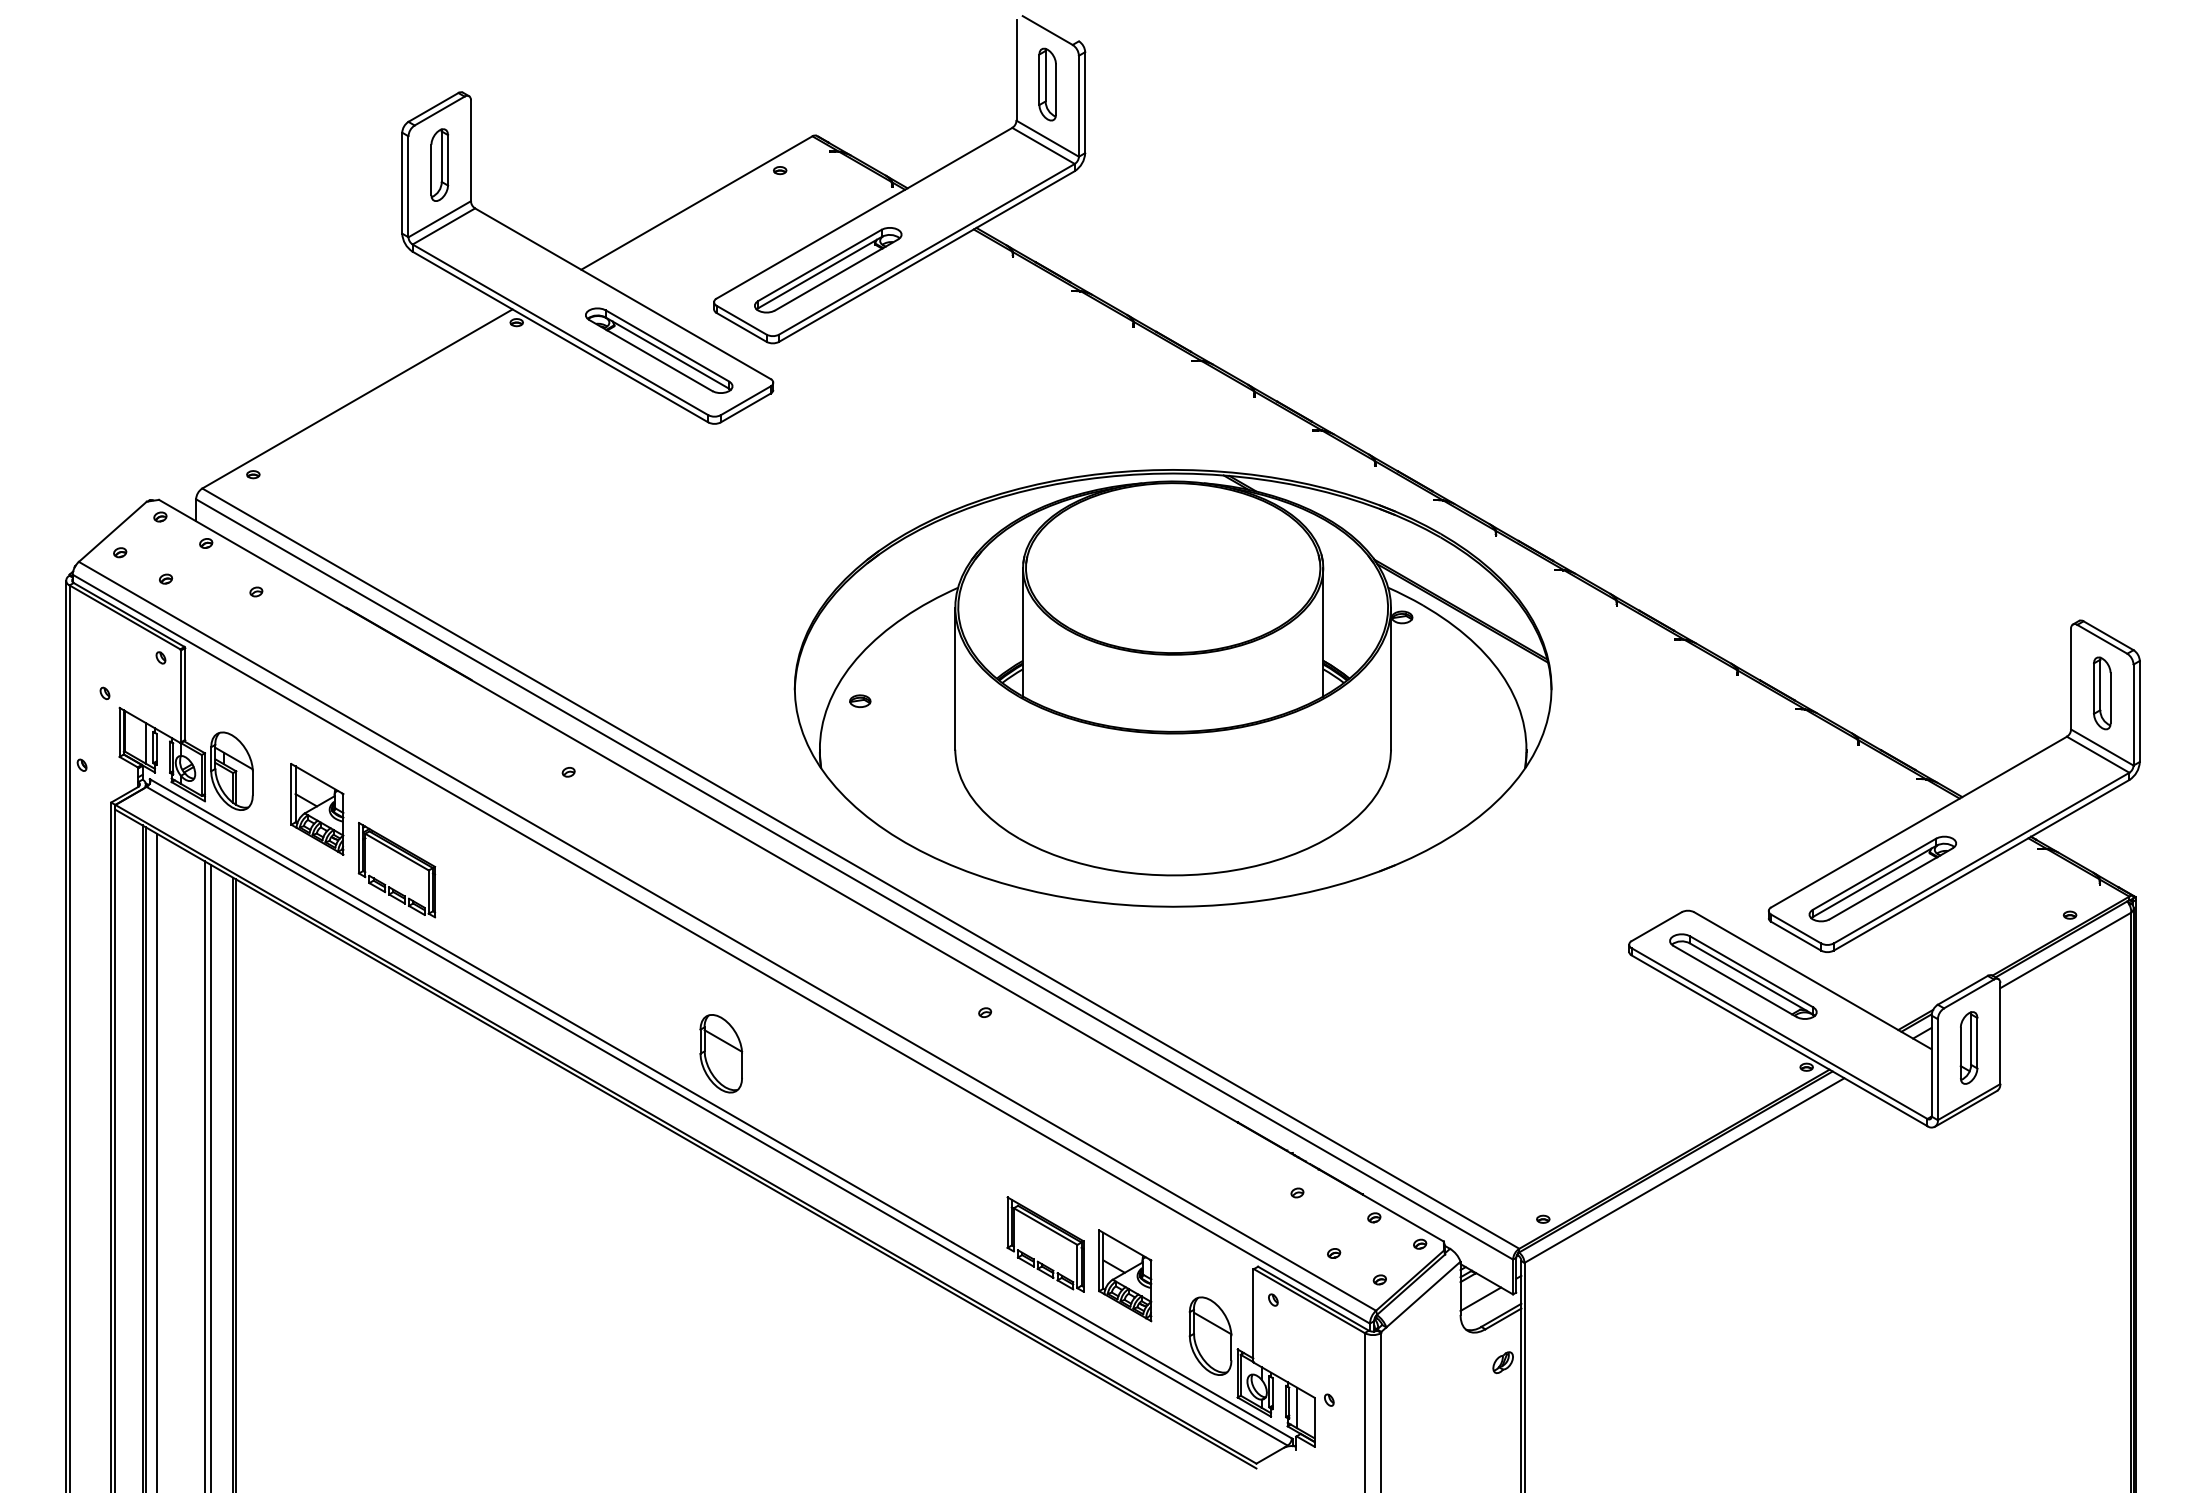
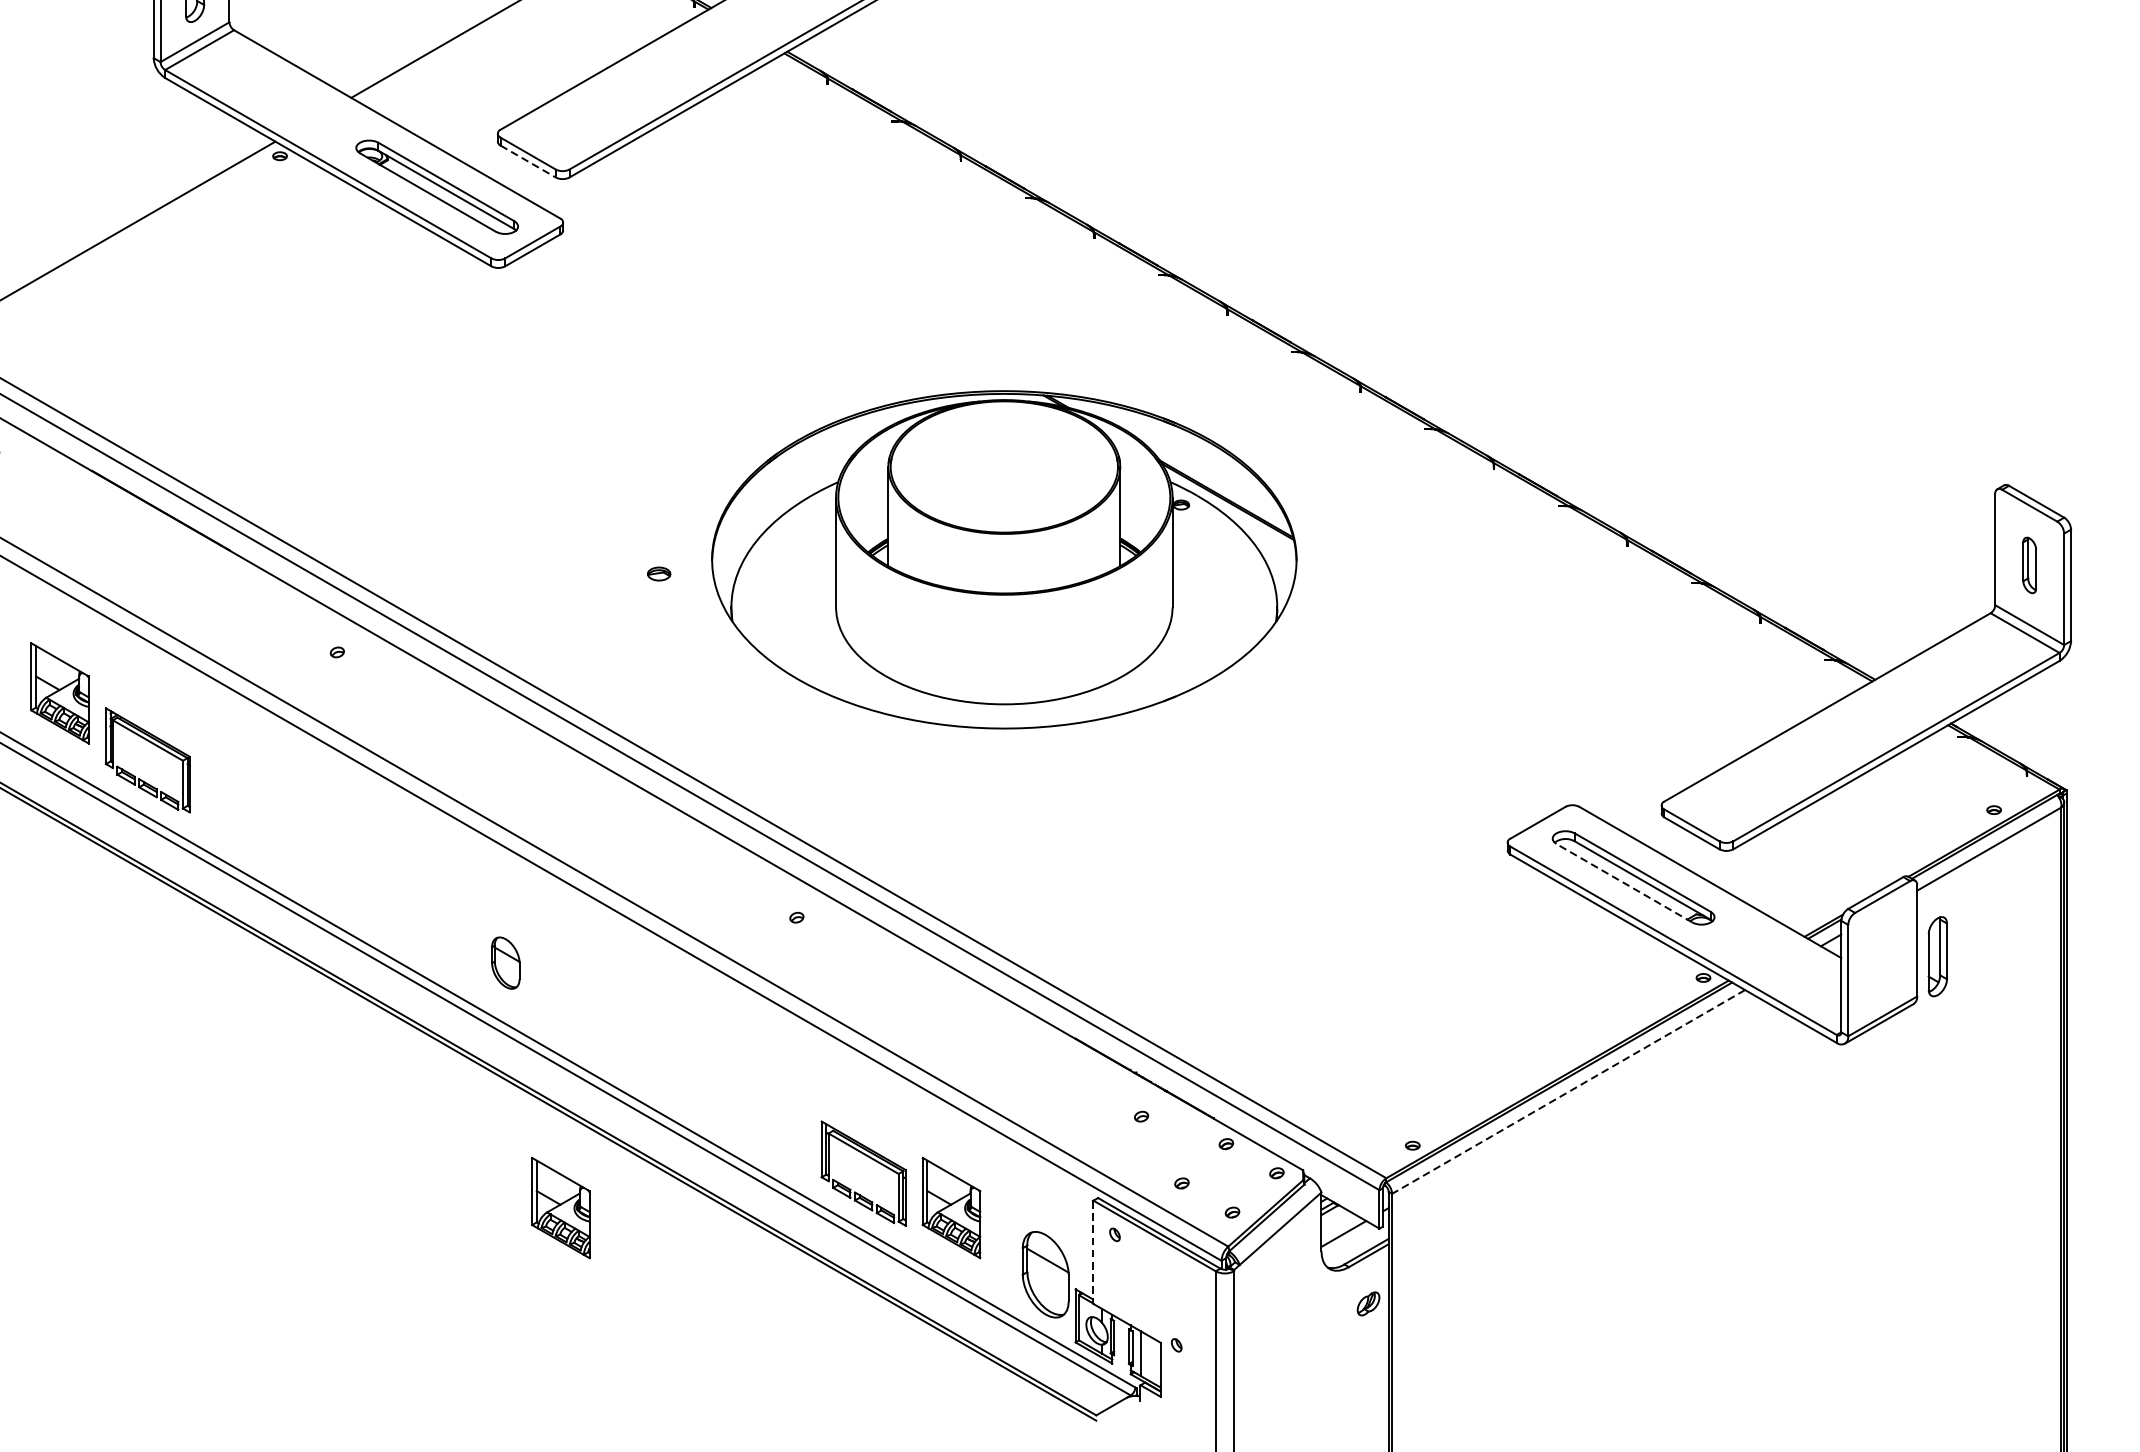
part: (828, 270) -> (624, 98), removed
line: (741, 327) -> (528, 161), solid -> dashed
part: (1172, 688) -> (1003, 559), size x0.7
part: (2102, 693) -> (2029, 565), size x0.7
part: (1882, 878) -> (1787, 769), removed
line: (1734, 981) -> (1623, 883), solid -> dashed
part: (1968, 1047) -> (1937, 956), moved
part: (721, 1053) -> (505, 962), size x0.6
line: (1684, 1170) -> (1568, 1091), solid -> dashed
part: (771, 1275) -> (561, 1207), added
line: (1253, 1316) -> (1093, 1252), solid -> dashed

